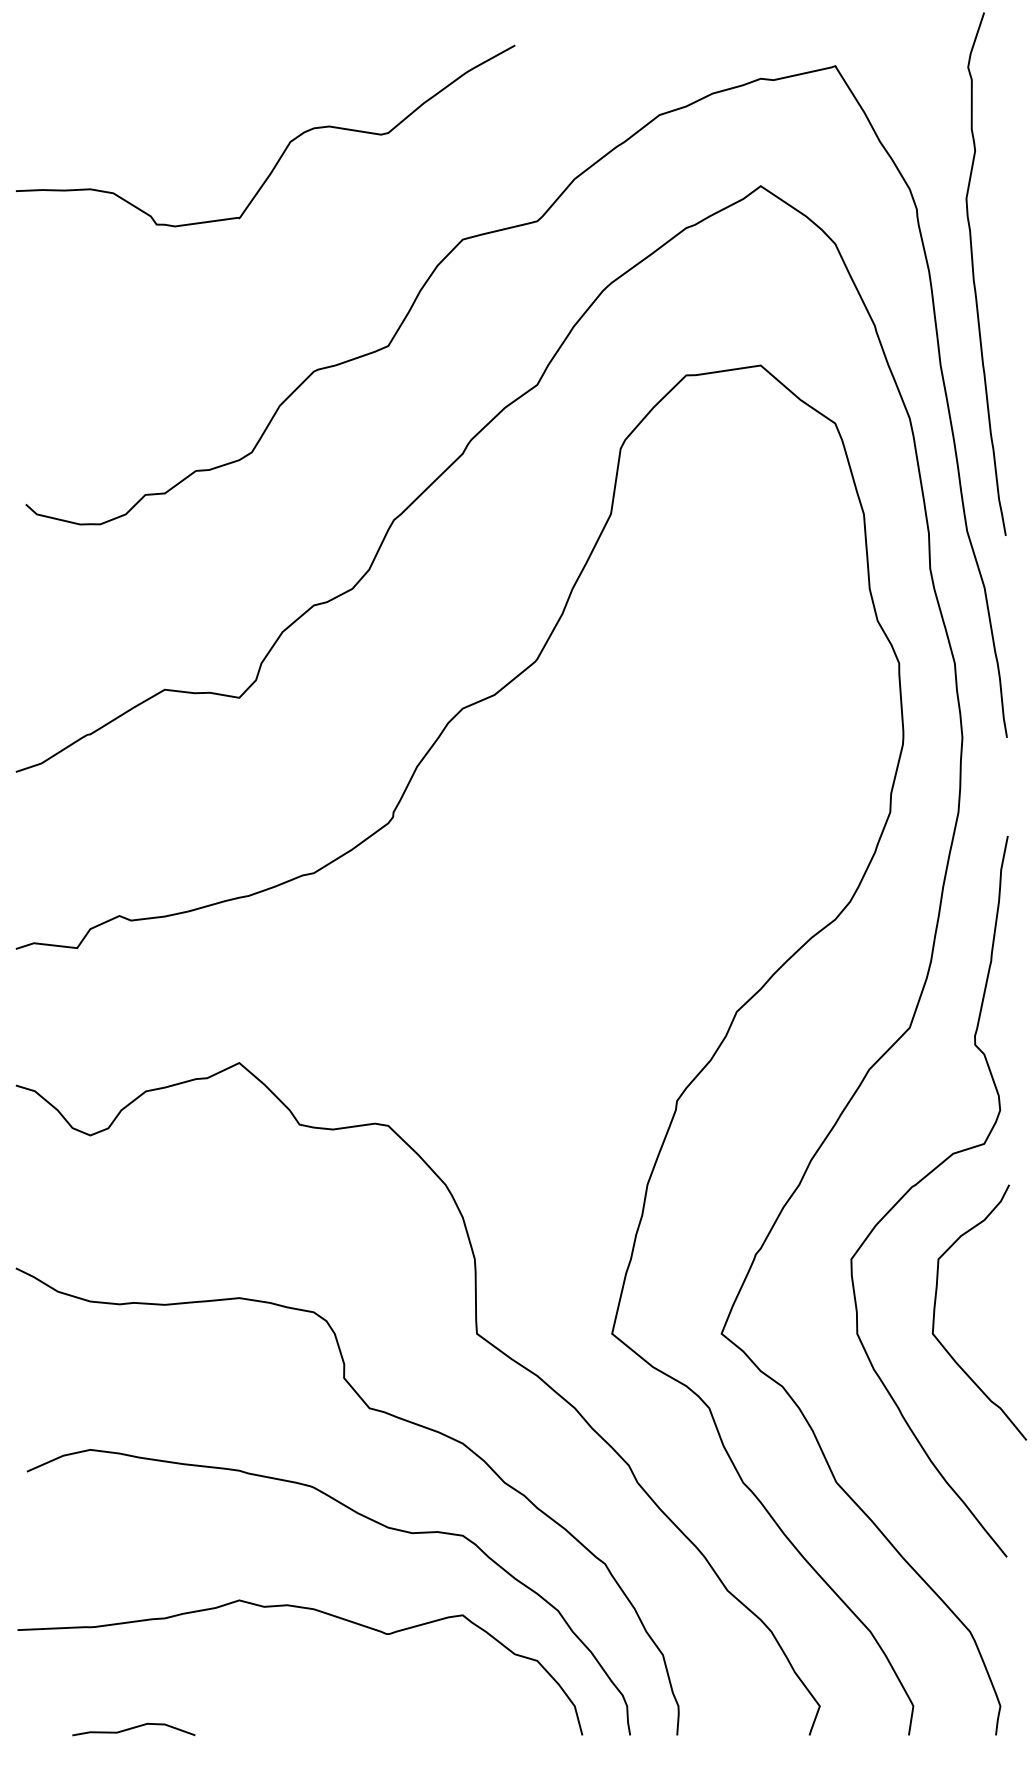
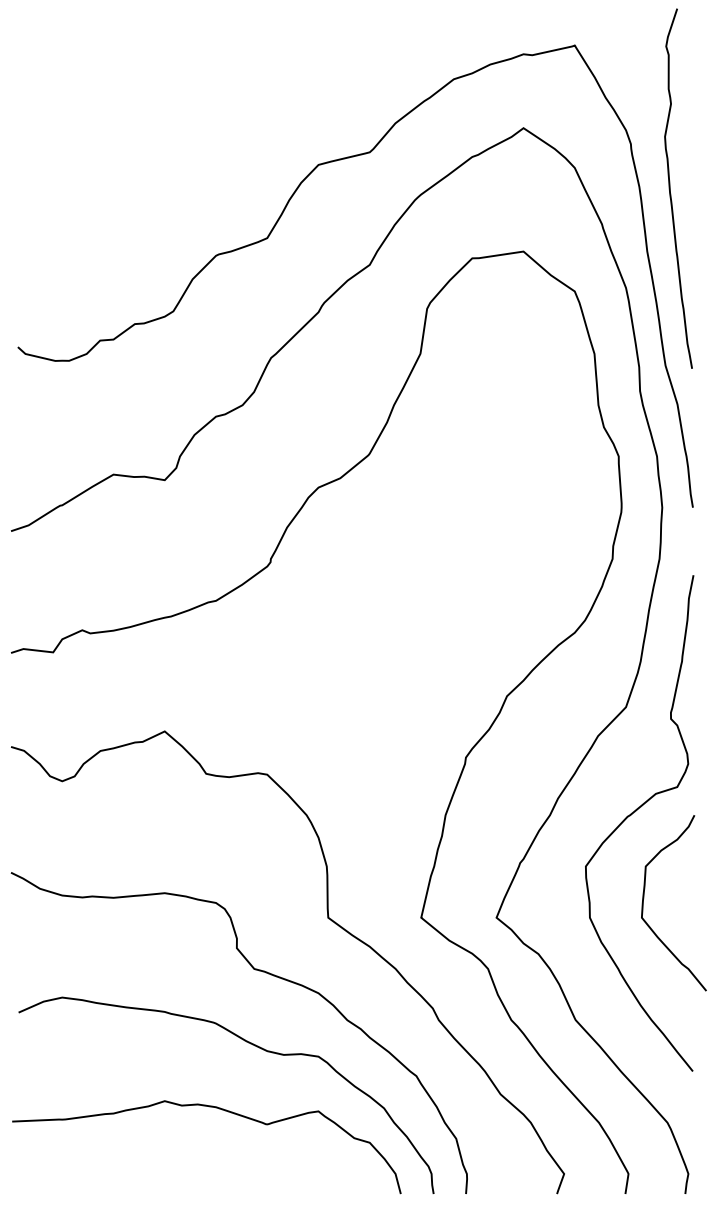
curve: (283, 148) -> (195, 102), removed
curve: (132, 1728) -> (91, 1189), removed

